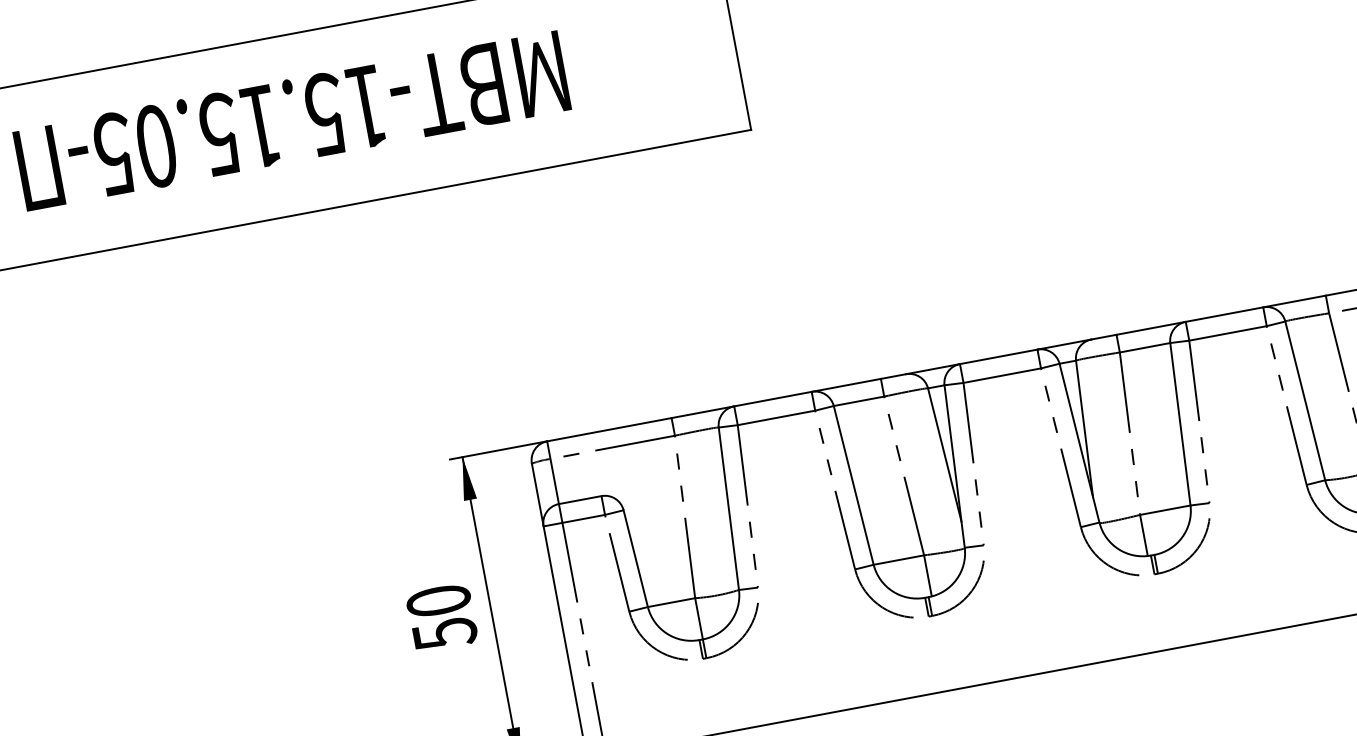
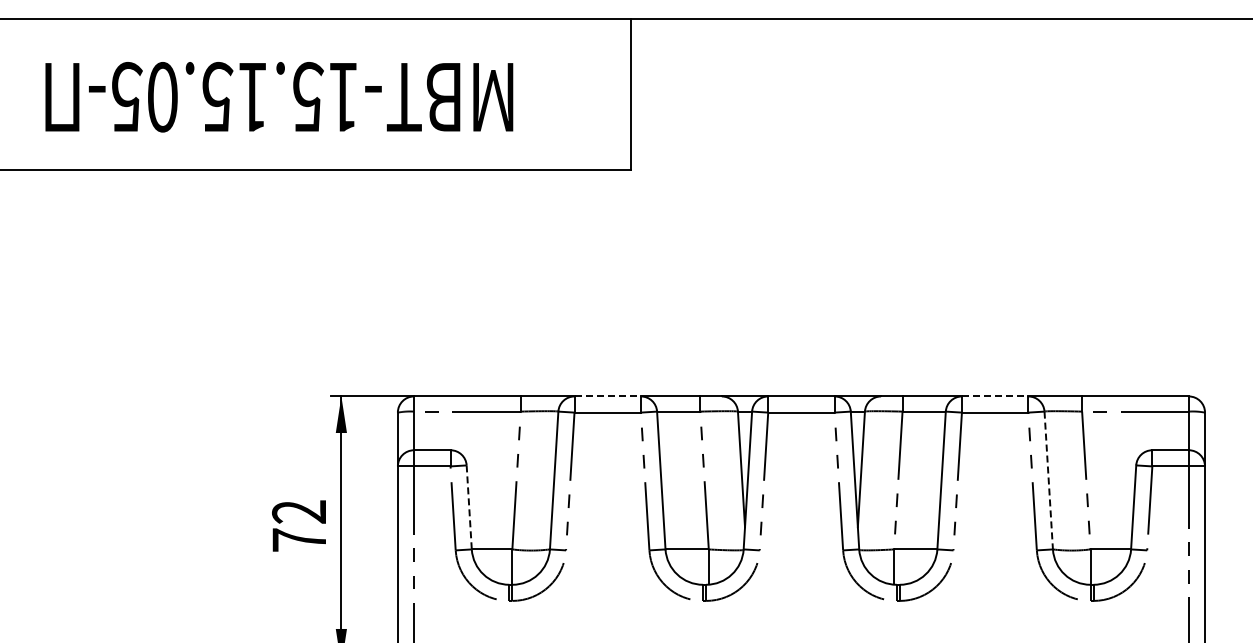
text: (292, 121) -> (279, 97), moved
line: (1224, 314) -> (995, 396), solid -> dashed
line: (773, 398) -> (608, 396), solid -> dashed
line: (1305, 402) -> (1048, 481), solid -> dashed
line: (636, 558) -> (469, 507), solid -> dashed
text: (442, 617) -> (299, 526), 50 -> 72

